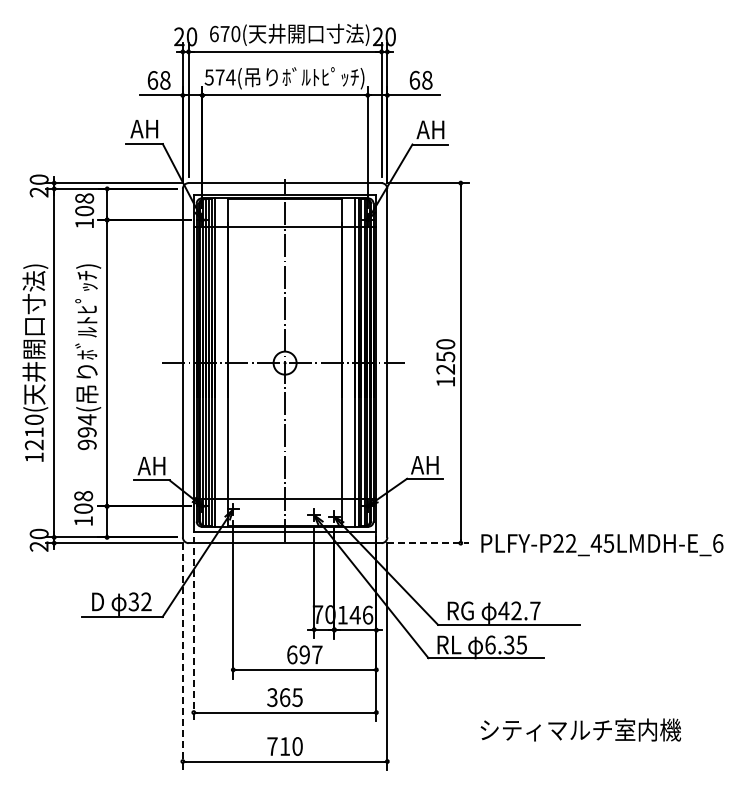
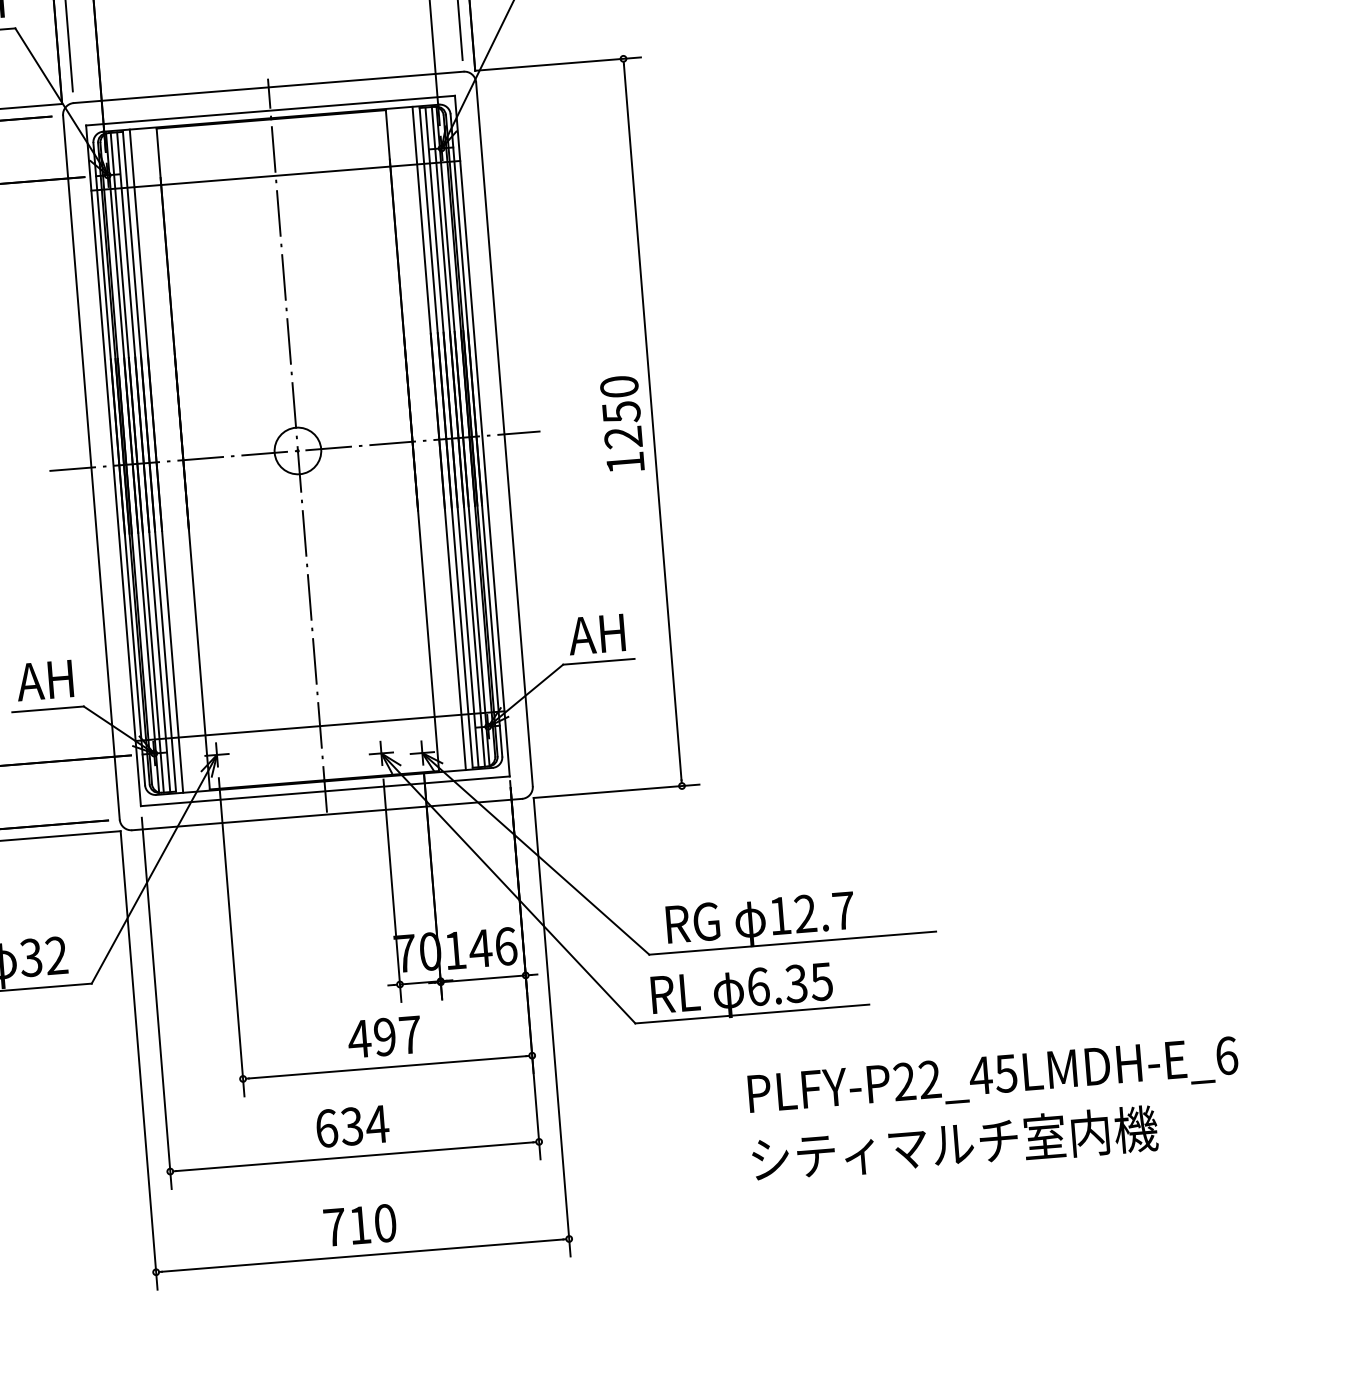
line: (428, 543) -> (616, 791), dashed -> solid
text: (602, 545) -> (993, 1078), moved
text: (503, 610) -> (779, 915), 42.7 -> 12.7
line: (193, 629) -> (156, 1003), dashed -> solid
text: (291, 654) -> (358, 1038), 697 -> 497
line: (182, 656) -> (138, 1060), dashed -> solid
text: (285, 697) -> (353, 1126), 365 -> 634

